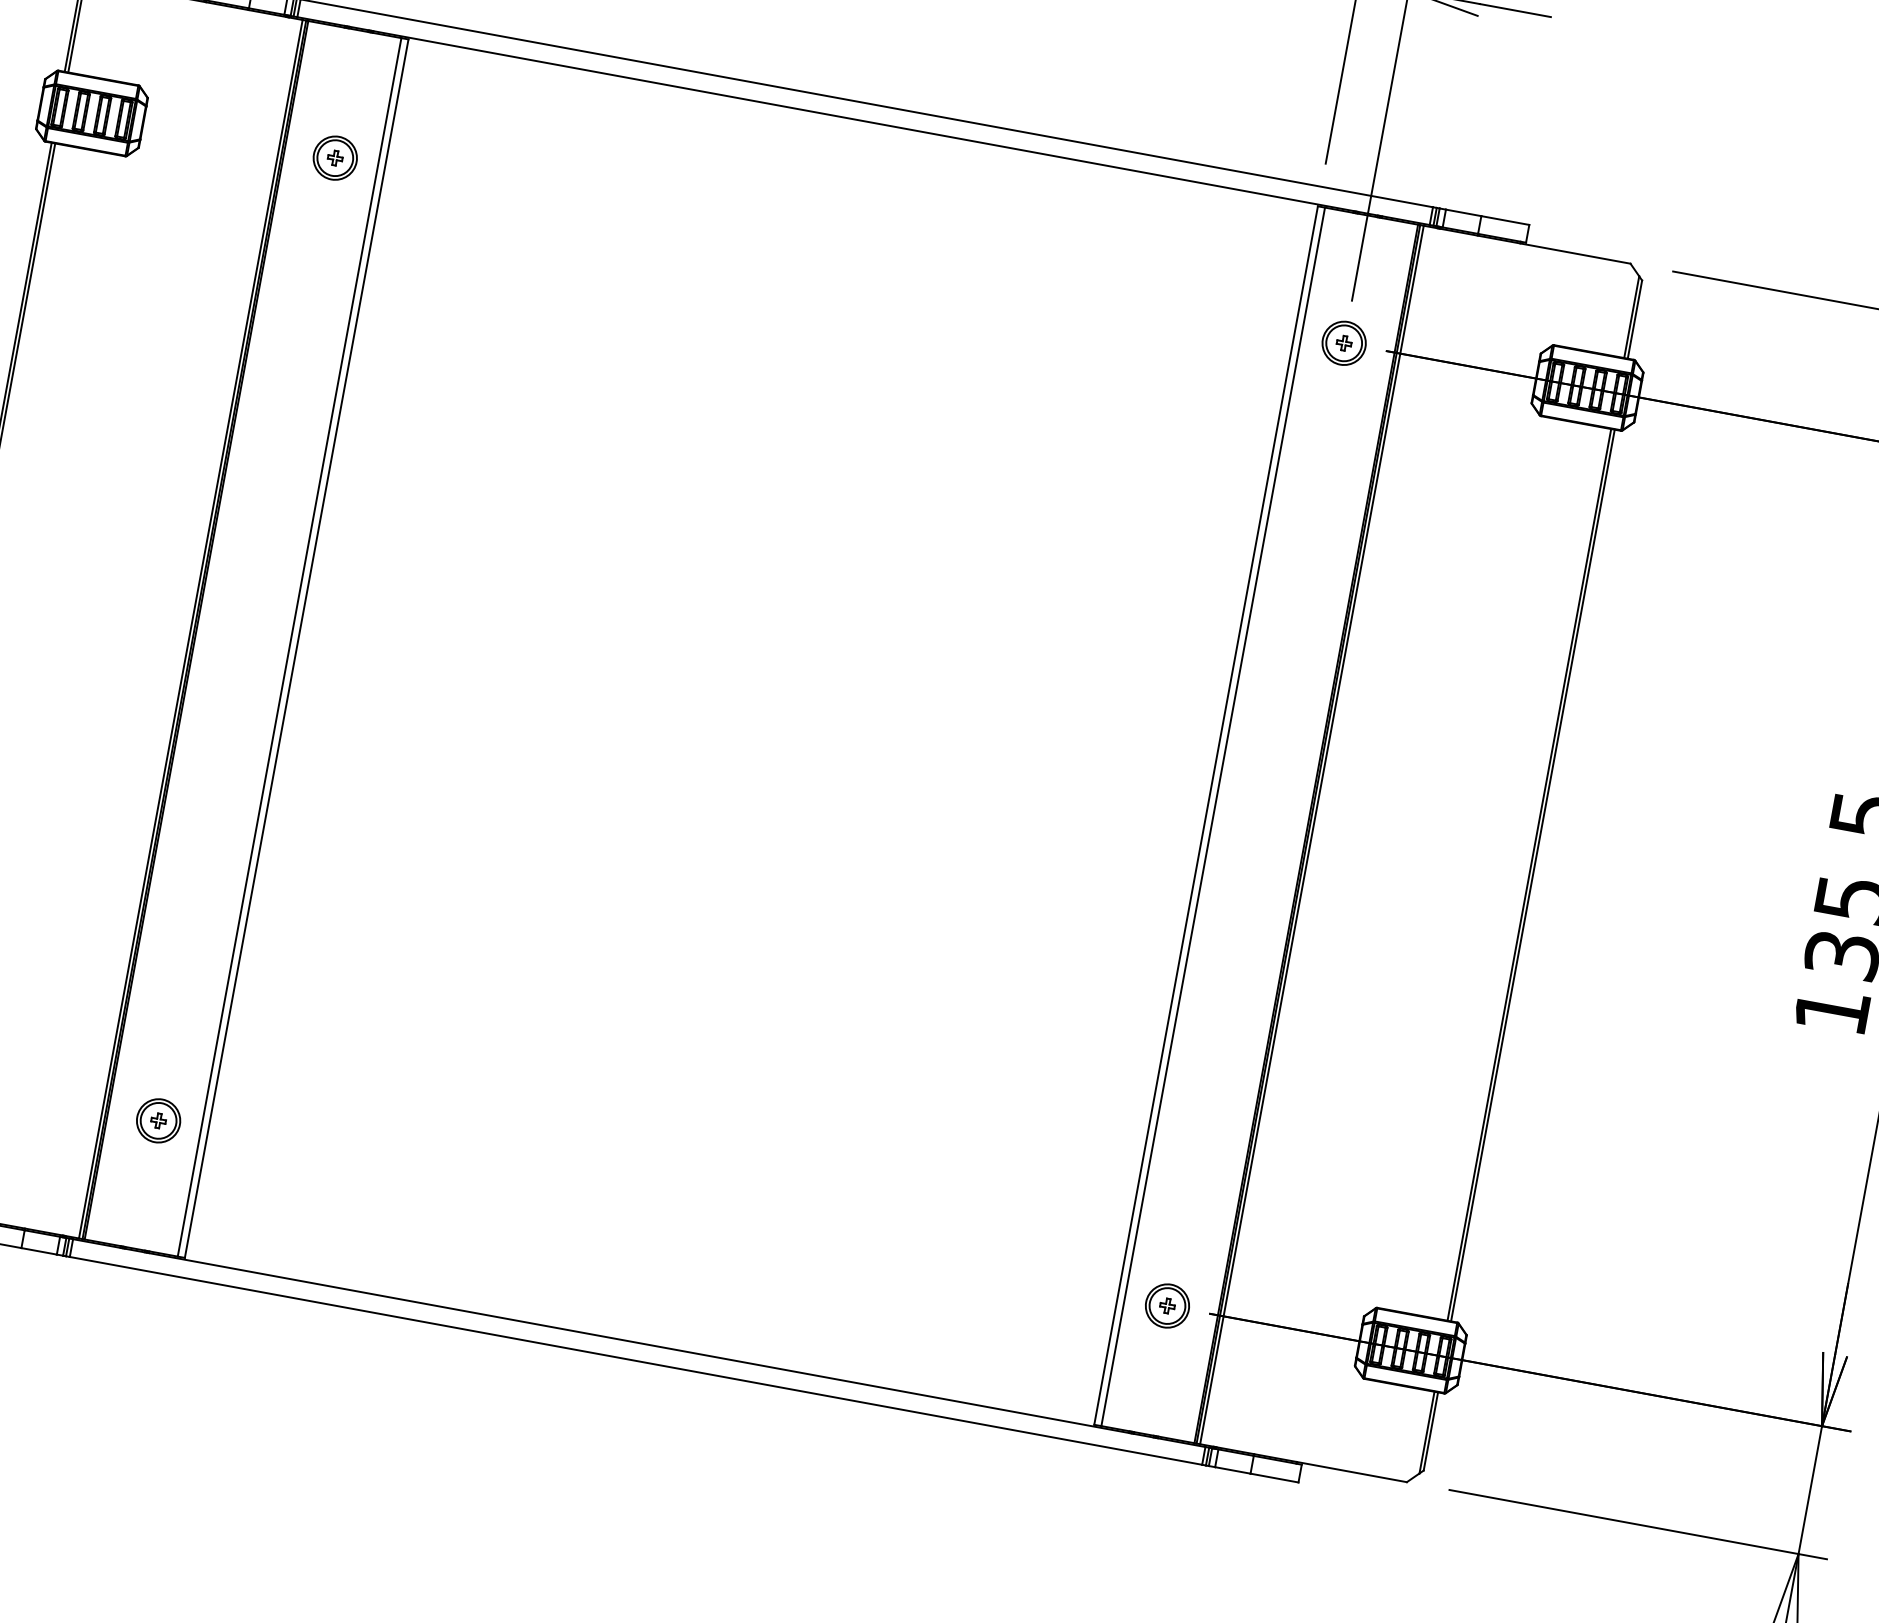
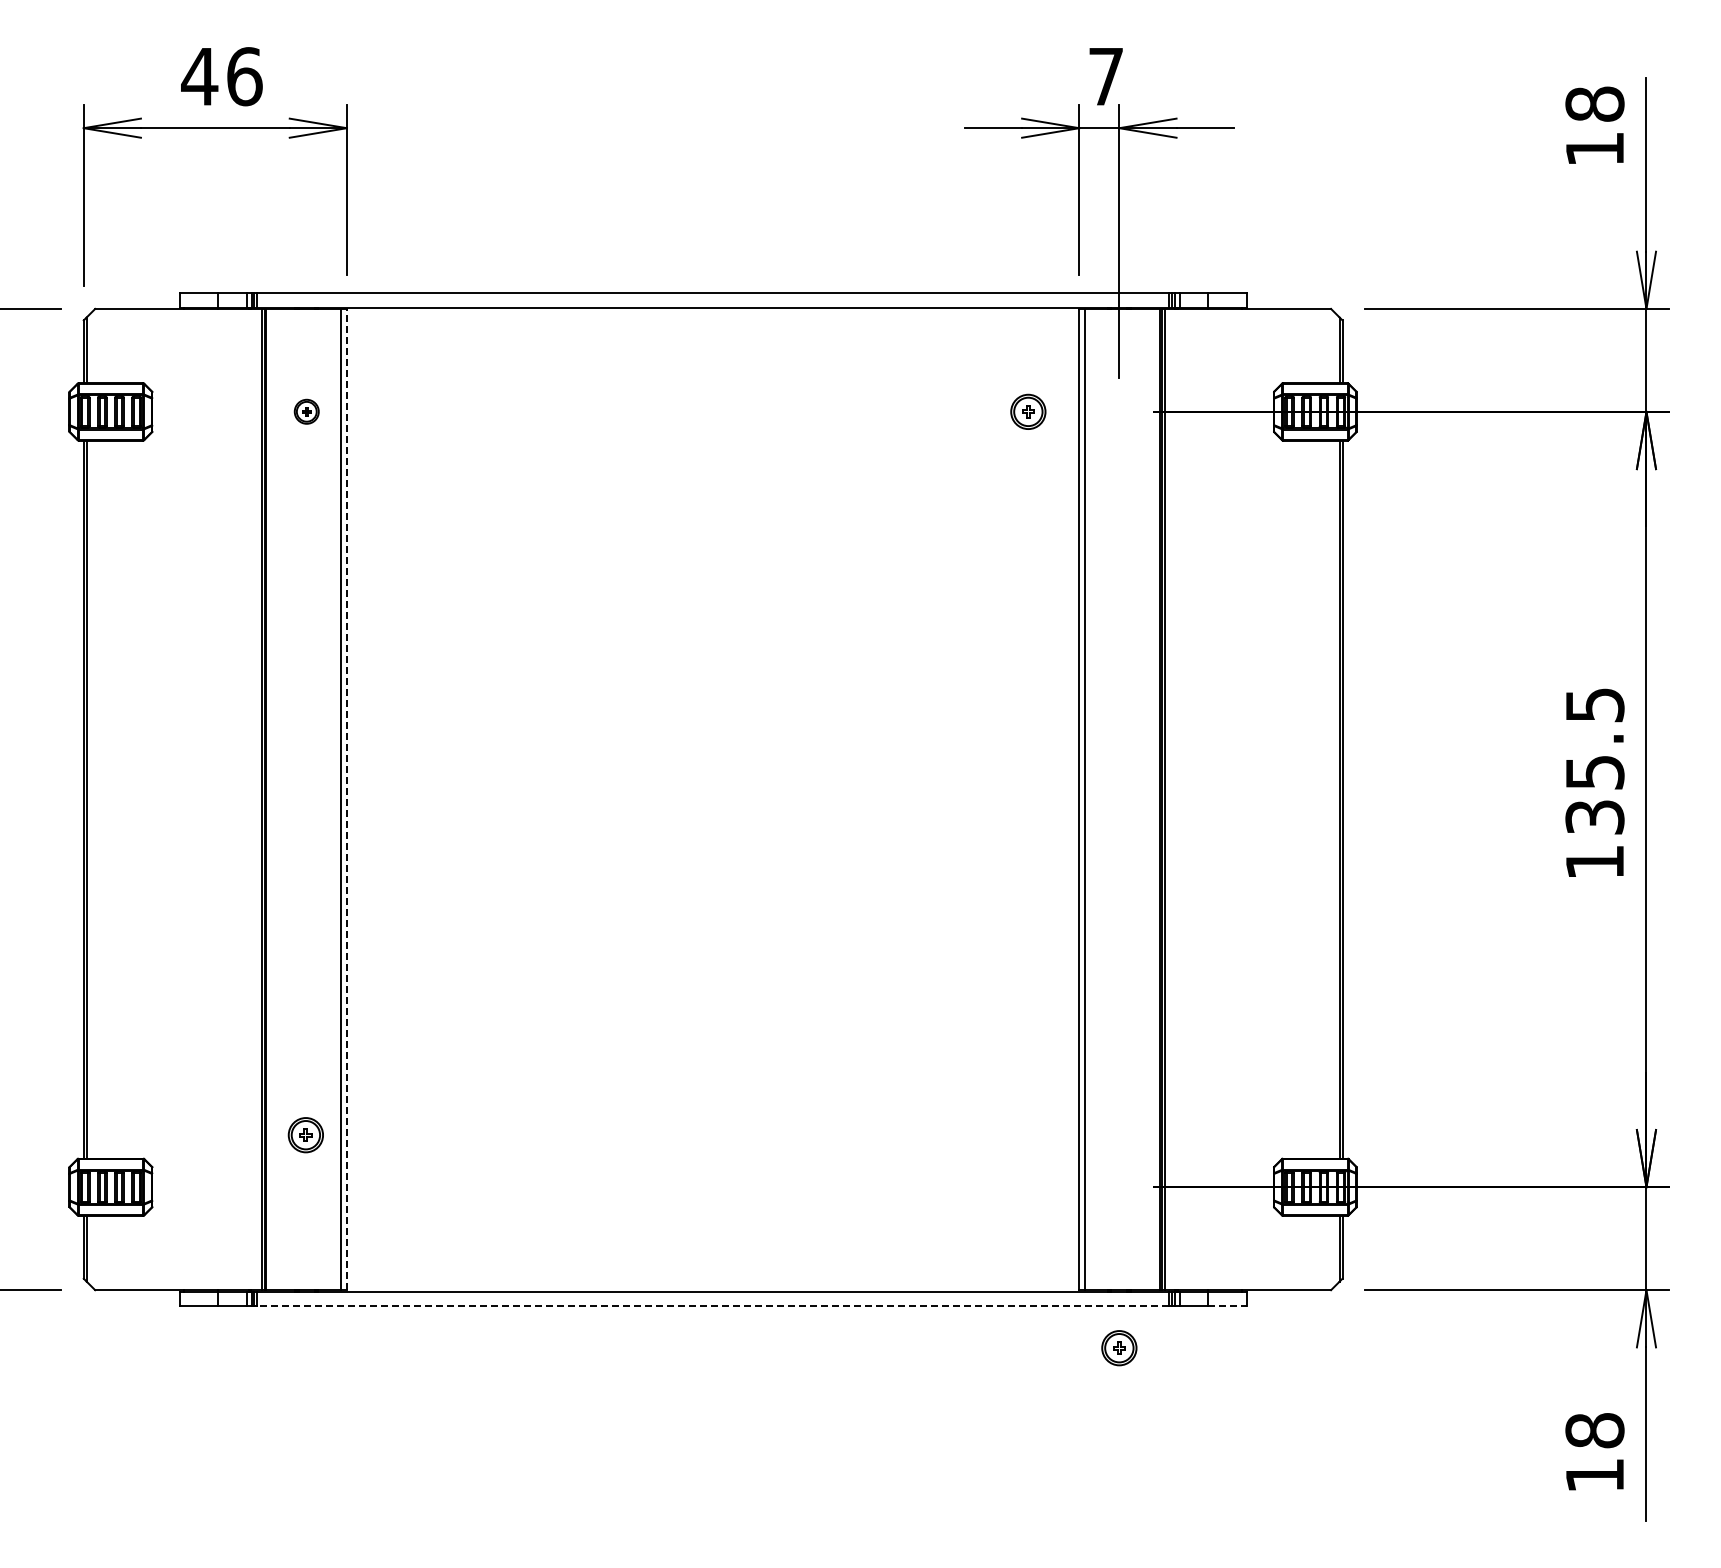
part: (334, 157) -> (306, 411), size x0.7
part: (1344, 342) -> (1028, 411), moved
line: (296, 648) -> (346, 799), solid -> dashed
part: (158, 1121) -> (305, 1135), moved
part: (1167, 1306) -> (1119, 1348), moved
line: (636, 1360) -> (713, 1305), solid -> dashed
line: (1274, 1477) -> (1227, 1305), solid -> dashed

